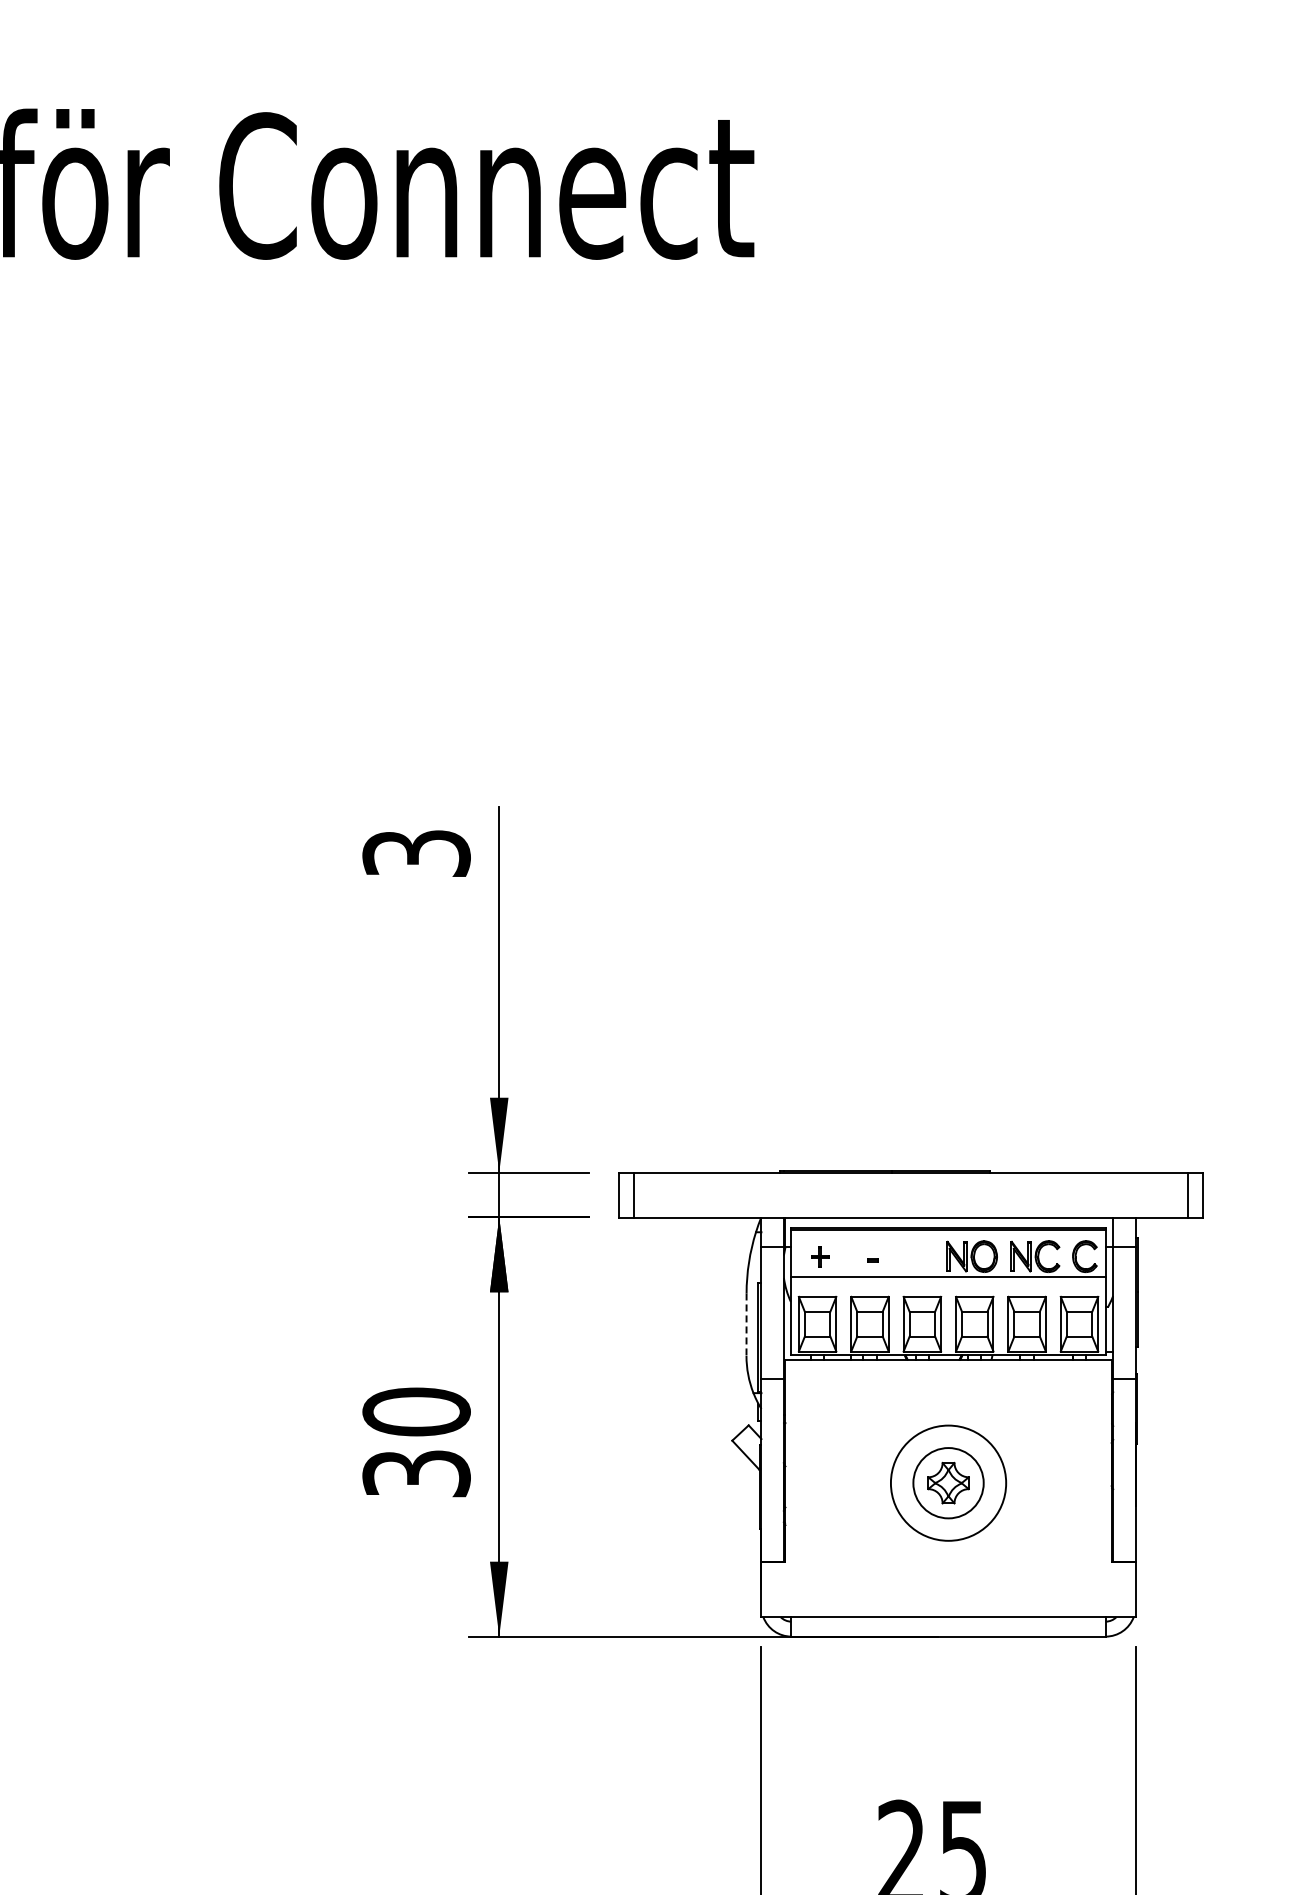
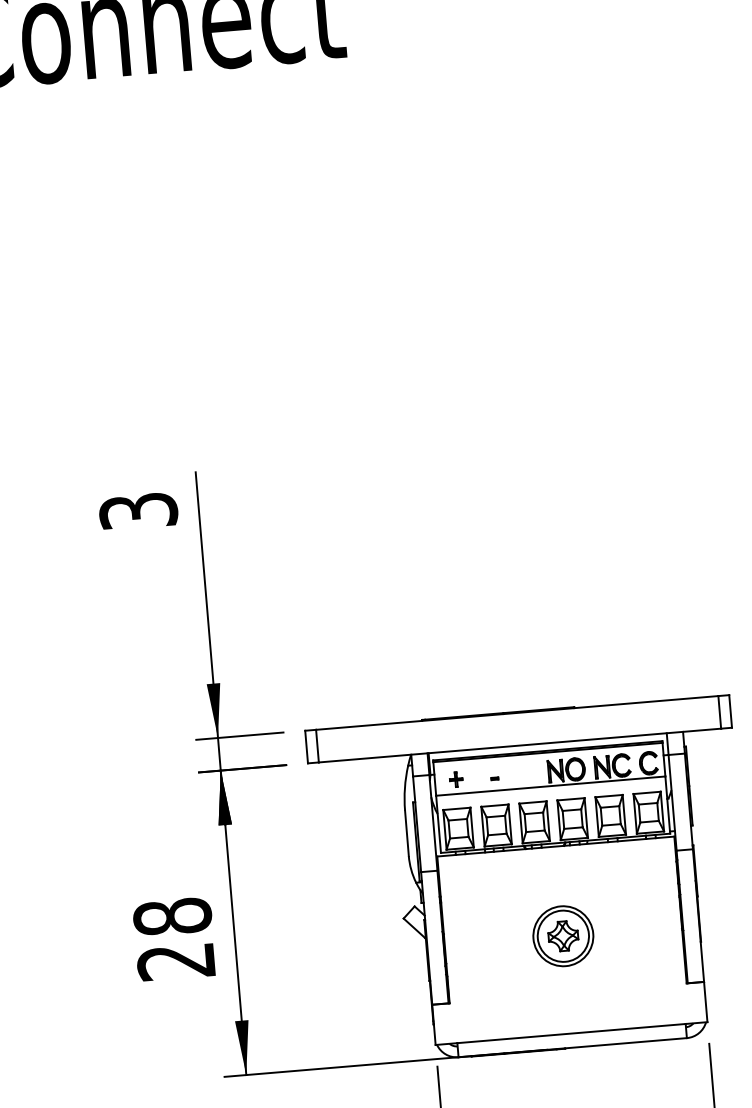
line: (746, 1325) -> (406, 834), dashed -> solid
text: (416, 1442) -> (174, 939), 30 -> 28
circle: (948, 1483) -> (563, 936), size x0.71

